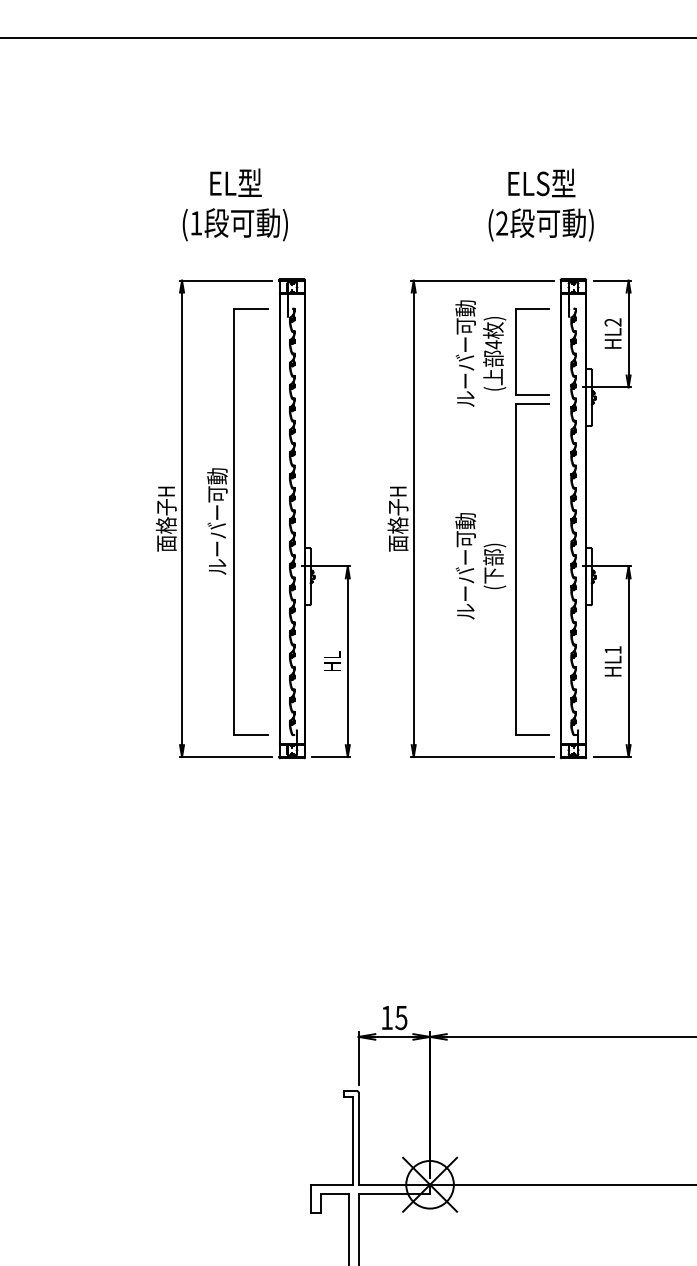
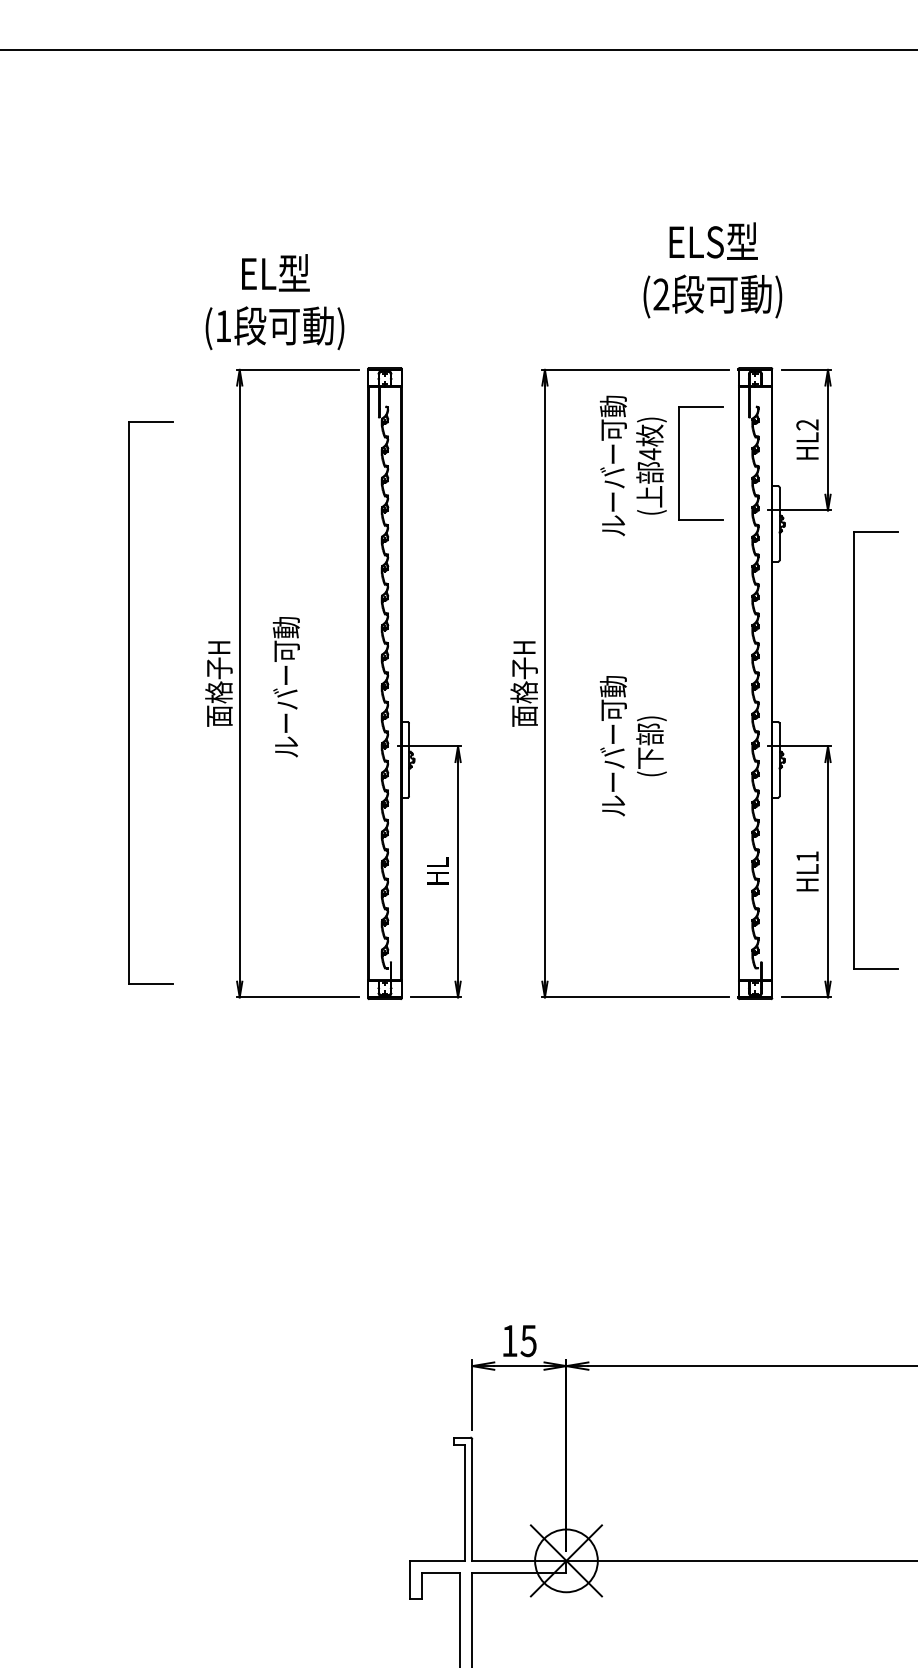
text: (235, 205) -> (274, 302), moved
part: (235, 521) -> (129, 702), moved
part: (515, 569) -> (854, 750), moved

